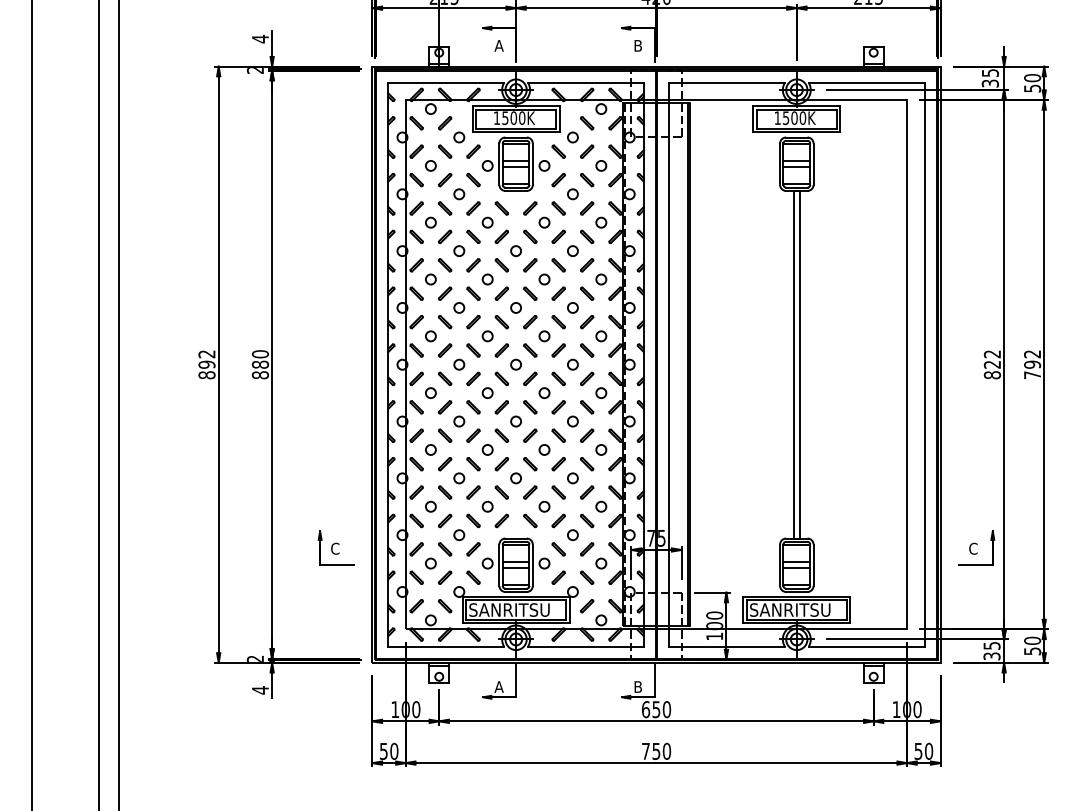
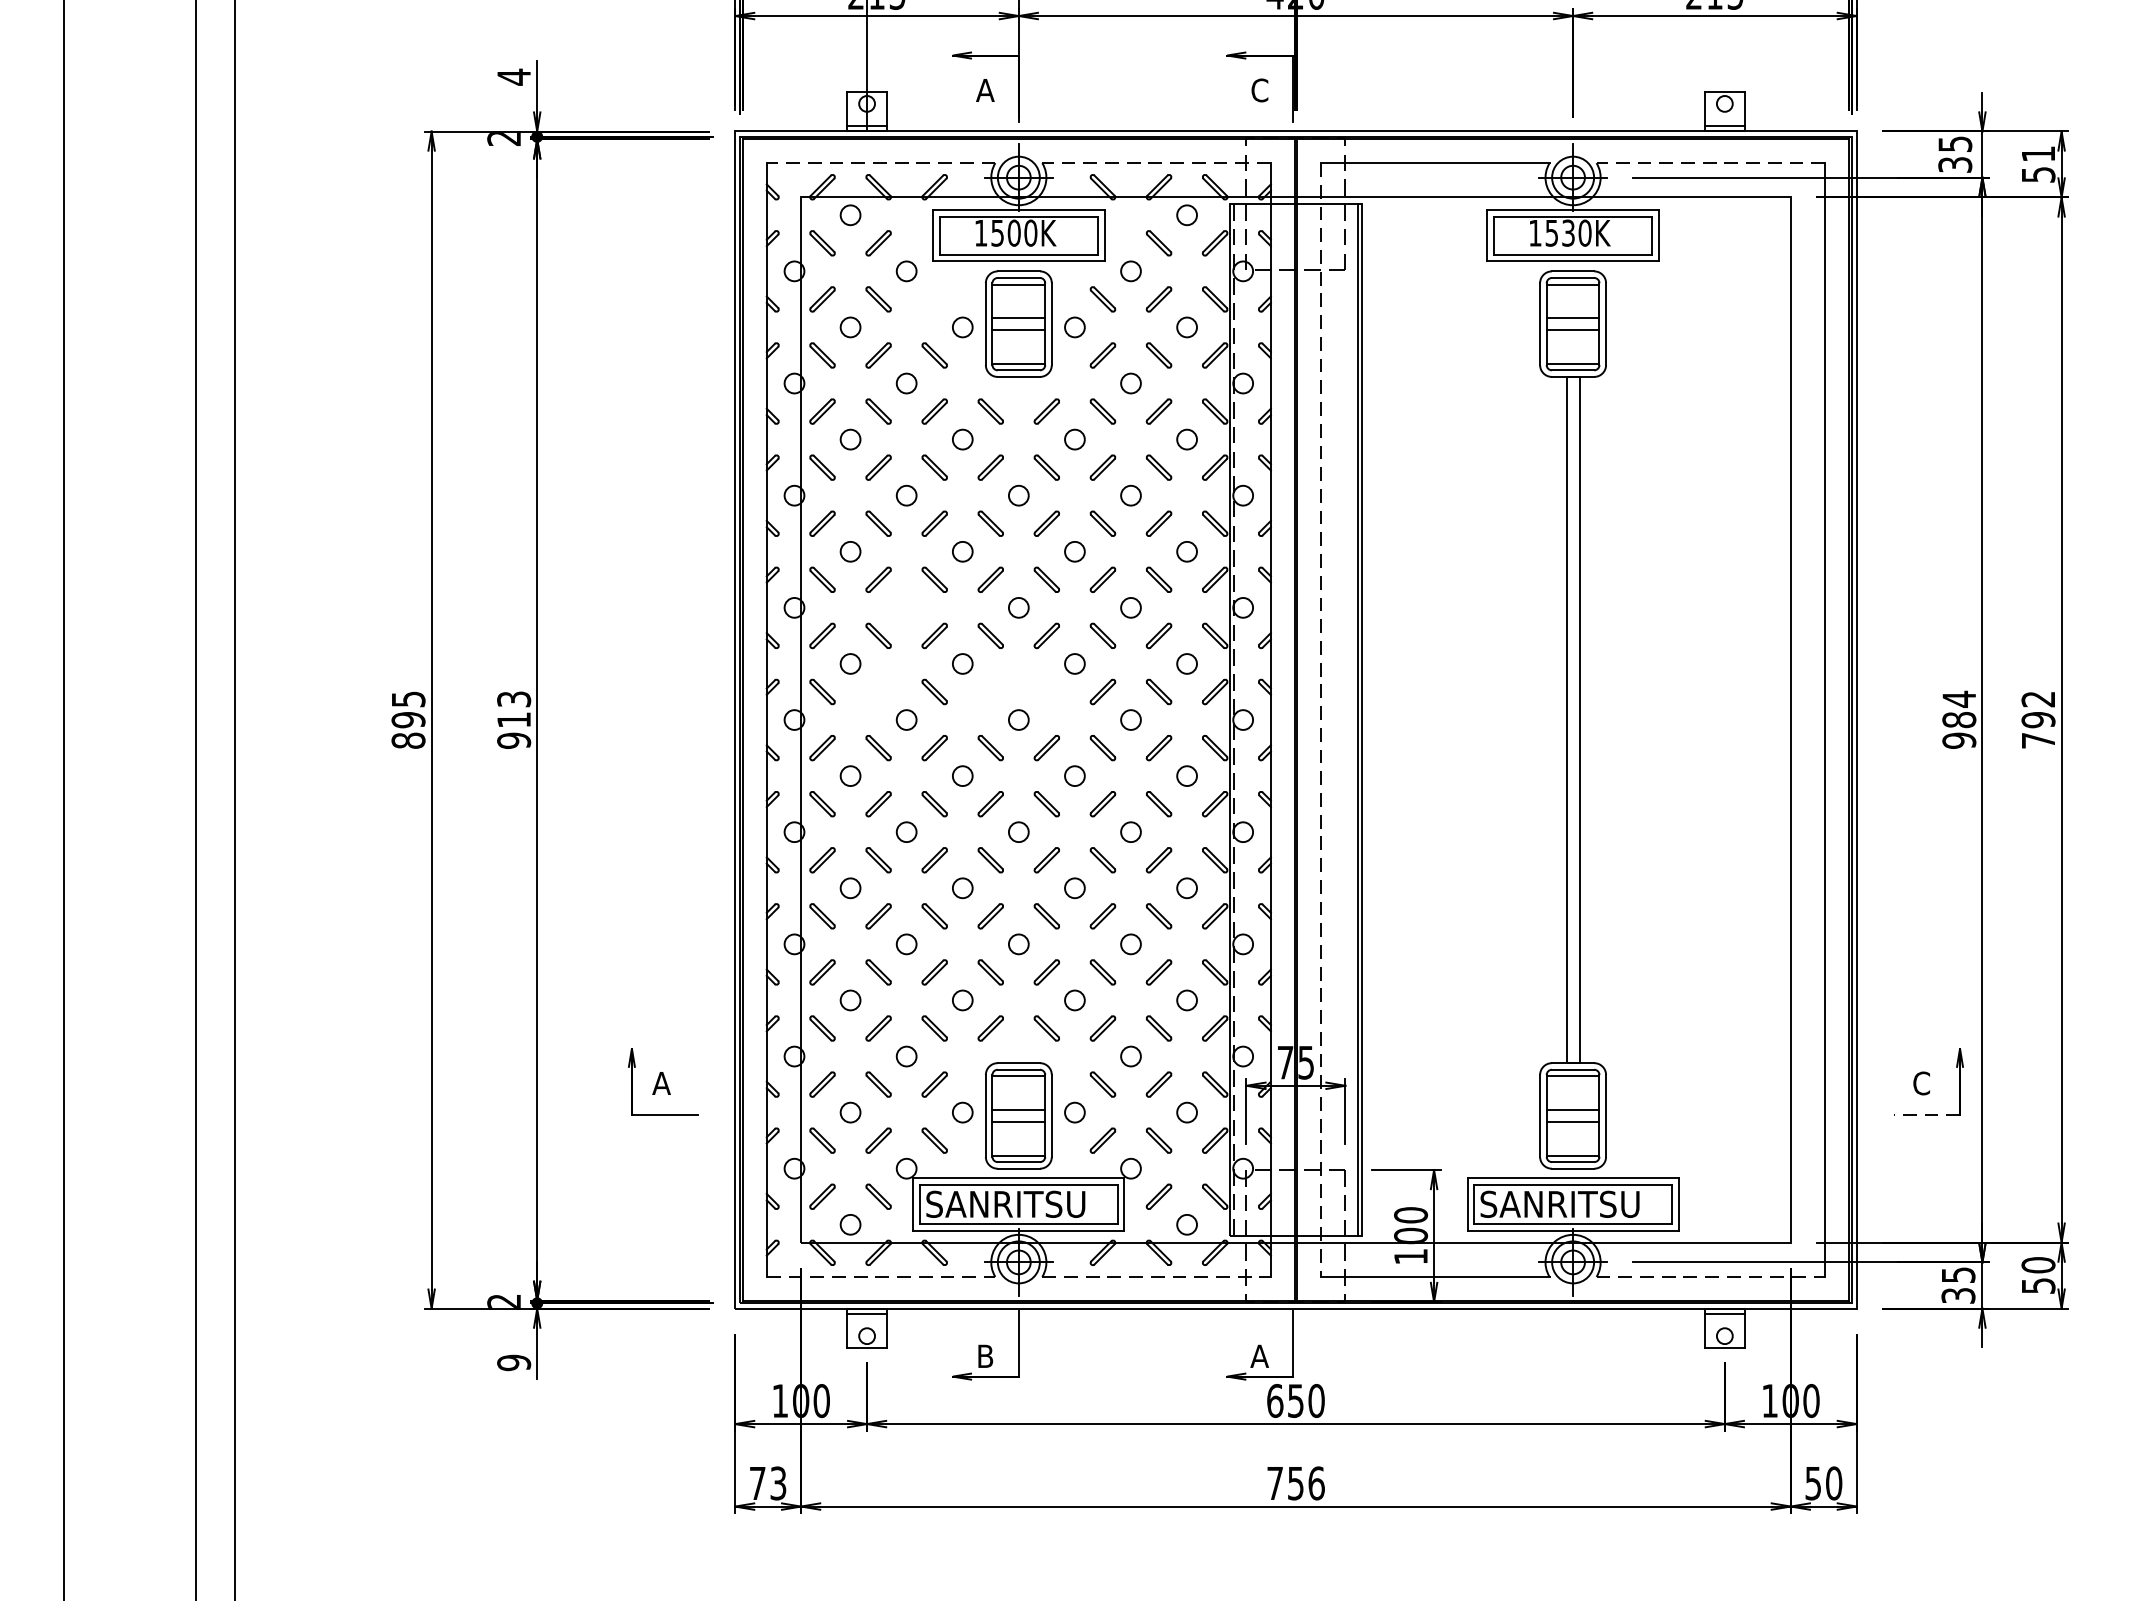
text: (638, 45) -> (1260, 89), B -> C
text: (1032, 78) -> (2038, 154), 50 -> 51
line: (446, 82) -> (881, 162), solid -> dashed
line: (585, 82) -> (1155, 162), solid -> dashed
line: (866, 82) -> (1710, 162), solid -> dashed
text: (794, 117) -> (1568, 231), 1500K -> 1530K
part: (473, 151) -> (934, 299), removed
circle: (459, 307) -> (907, 607), removed
part: (445, 350) -> (879, 691), removed
part: (501, 350) -> (989, 691), removed
part: (530, 350) -> (1047, 691), removed
text: (206, 354) -> (407, 699), 892 -> 895
text: (260, 364) -> (514, 719), 880 -> 913
text: (992, 364) -> (1959, 719), 822 -> 984
line: (669, 365) -> (1321, 721), solid -> dashed
text: (334, 548) -> (660, 1082), C -> A
line: (976, 564) -> (1927, 1114), solid -> dashed
line: (446, 646) -> (881, 1276), solid -> dashed
line: (585, 646) -> (1155, 1276), solid -> dashed
line: (866, 646) -> (1710, 1276), solid -> dashed
text: (498, 686) -> (984, 1355), A -> B
text: (637, 686) -> (1258, 1355), B -> A
text: (260, 690) -> (514, 1363), 4 -> 9
text: (389, 750) -> (768, 1481), 50 -> 73
text: (667, 750) -> (1317, 1481), 750 -> 756

